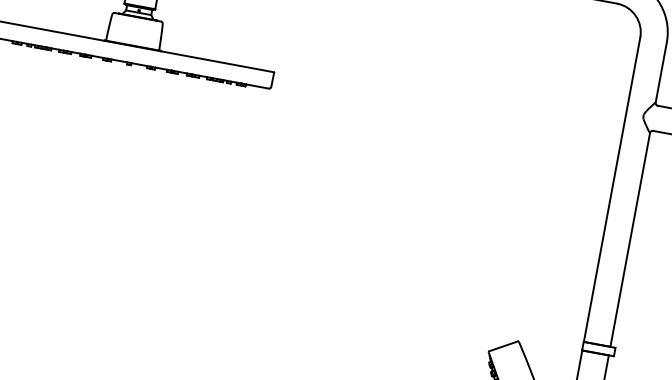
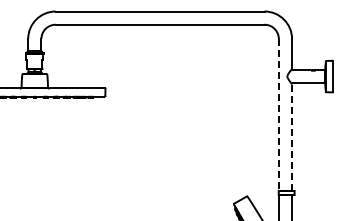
line: (611, 188) -> (278, 114), solid -> dashed
line: (631, 240) -> (292, 137), solid -> dashed

